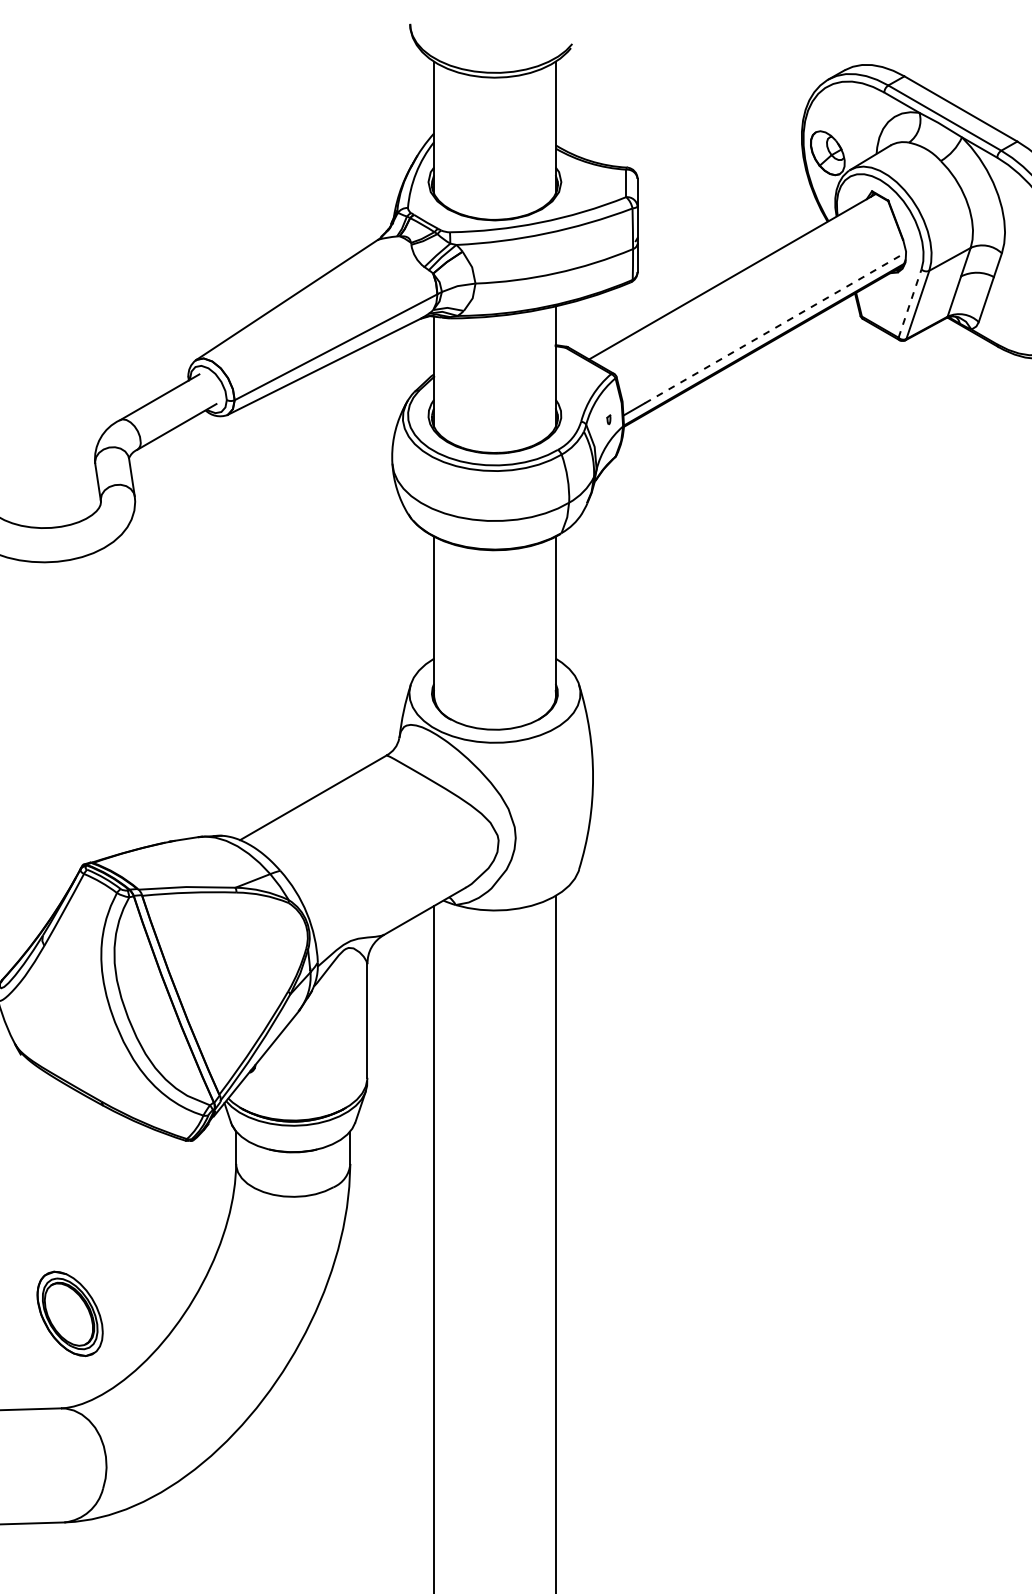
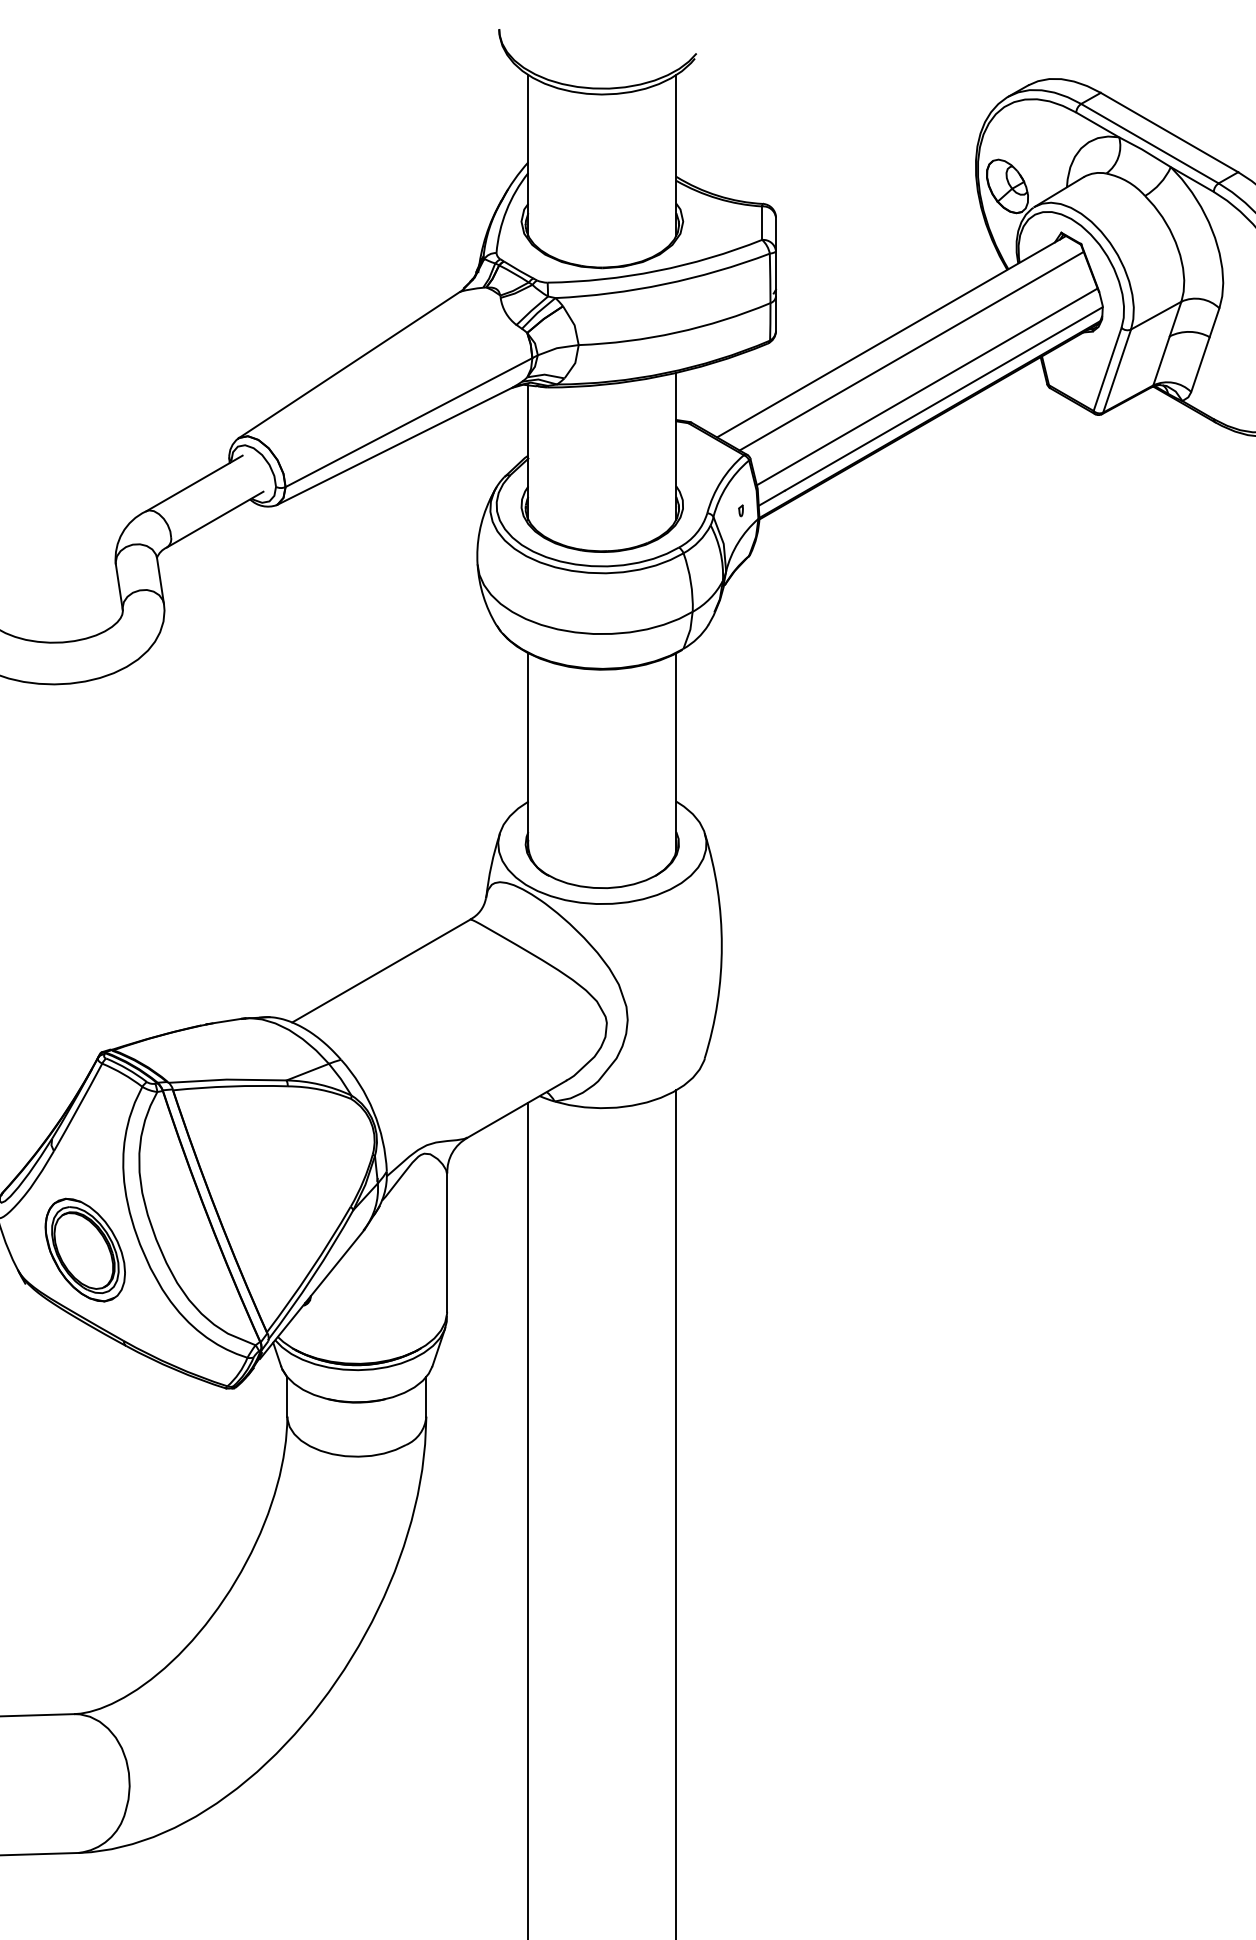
line: (748, 288) -> (911, 350), added
line: (909, 303) -> (1107, 369), dashed -> solid
line: (761, 317) -> (926, 386), added
line: (776, 327) -> (944, 398), dashed -> solid
part: (69, 1313) -> (84, 1249), moved

